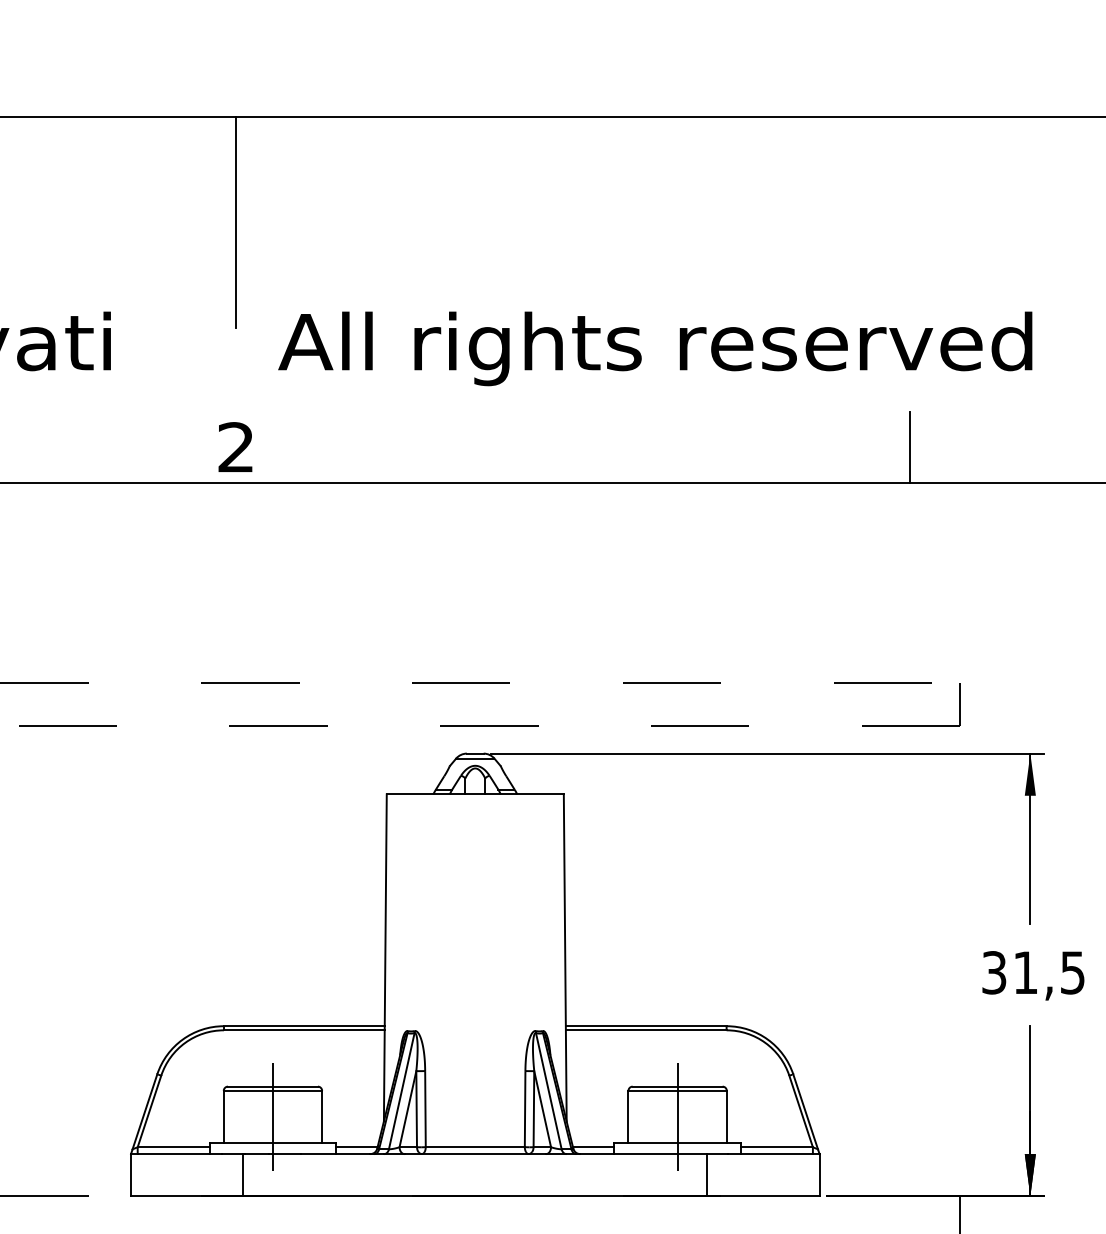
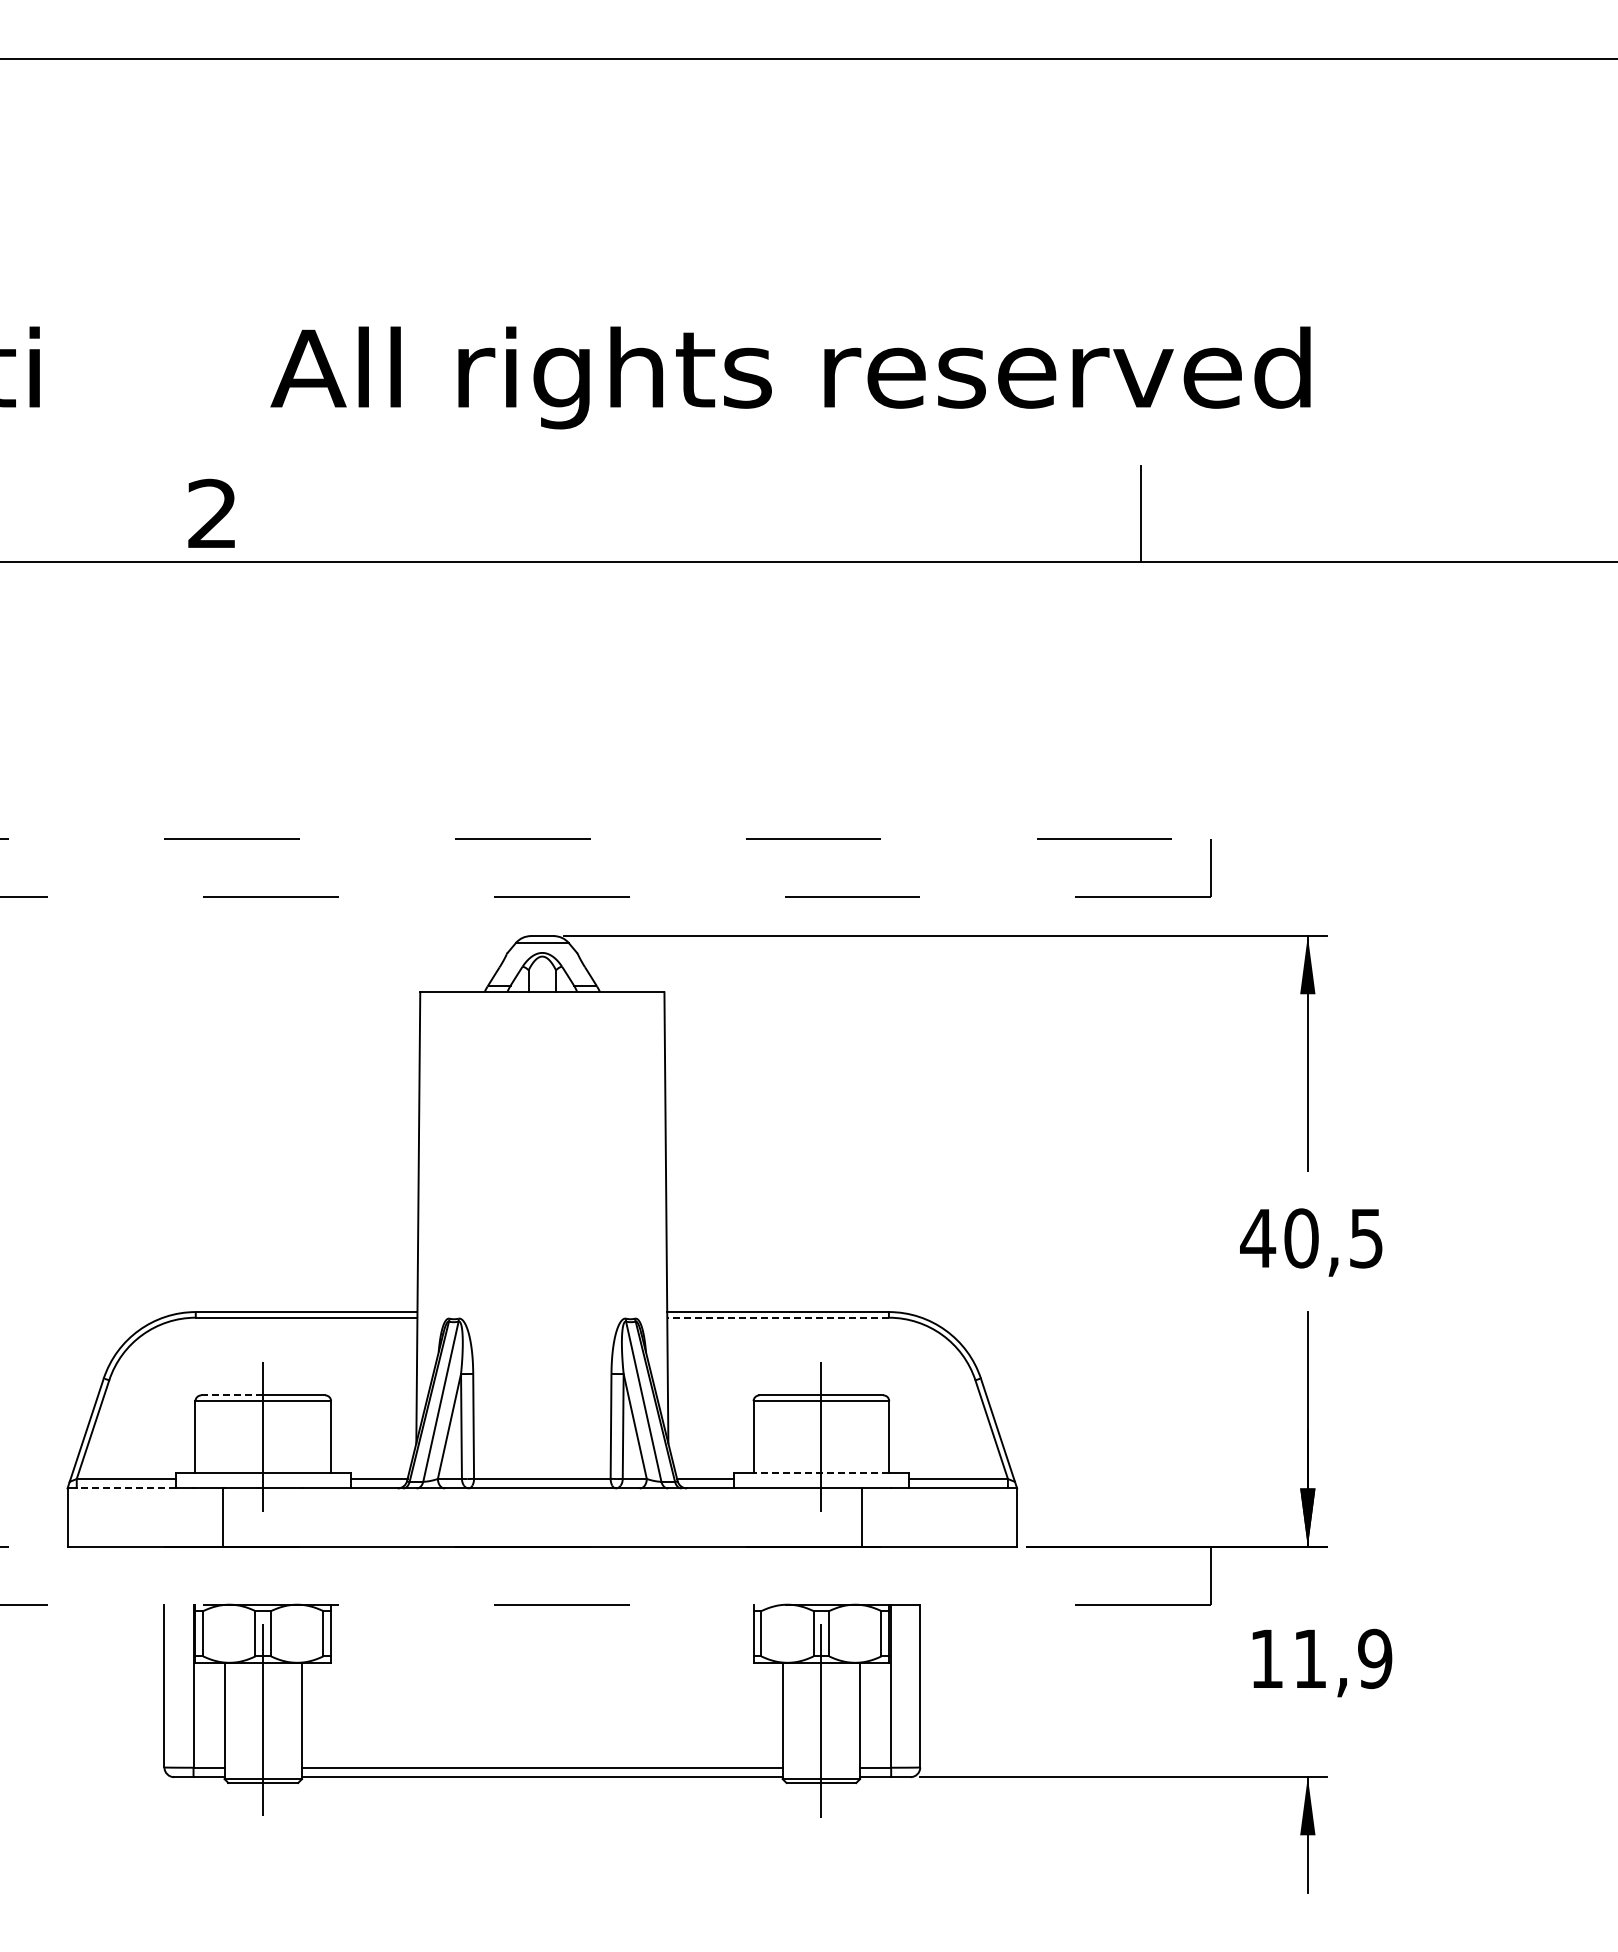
line: (236, 222) -> (212, 203), removed
text: (1009, 972) -> (1279, 1238), 31,5 -> 40,5
line: (646, 1030) -> (778, 1317), solid -> dashed
line: (250, 1086) -> (232, 1395), solid -> dashed
line: (677, 1142) -> (821, 1472), solid -> dashed
line: (173, 1154) -> (126, 1488), solid -> dashed

